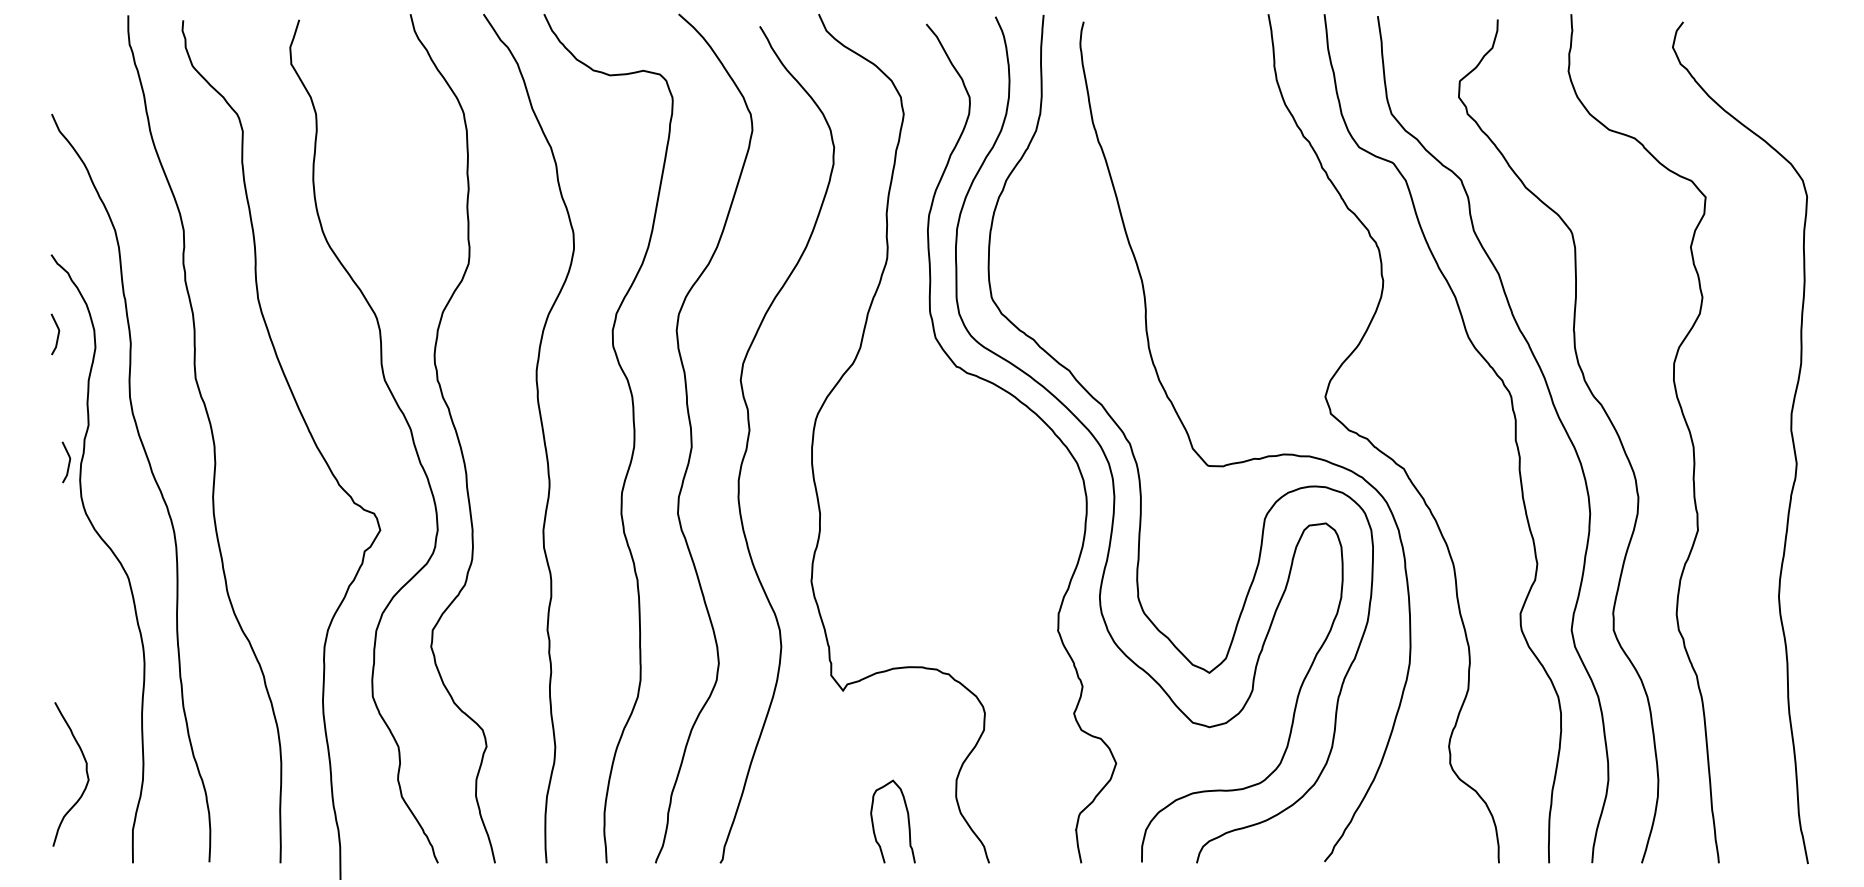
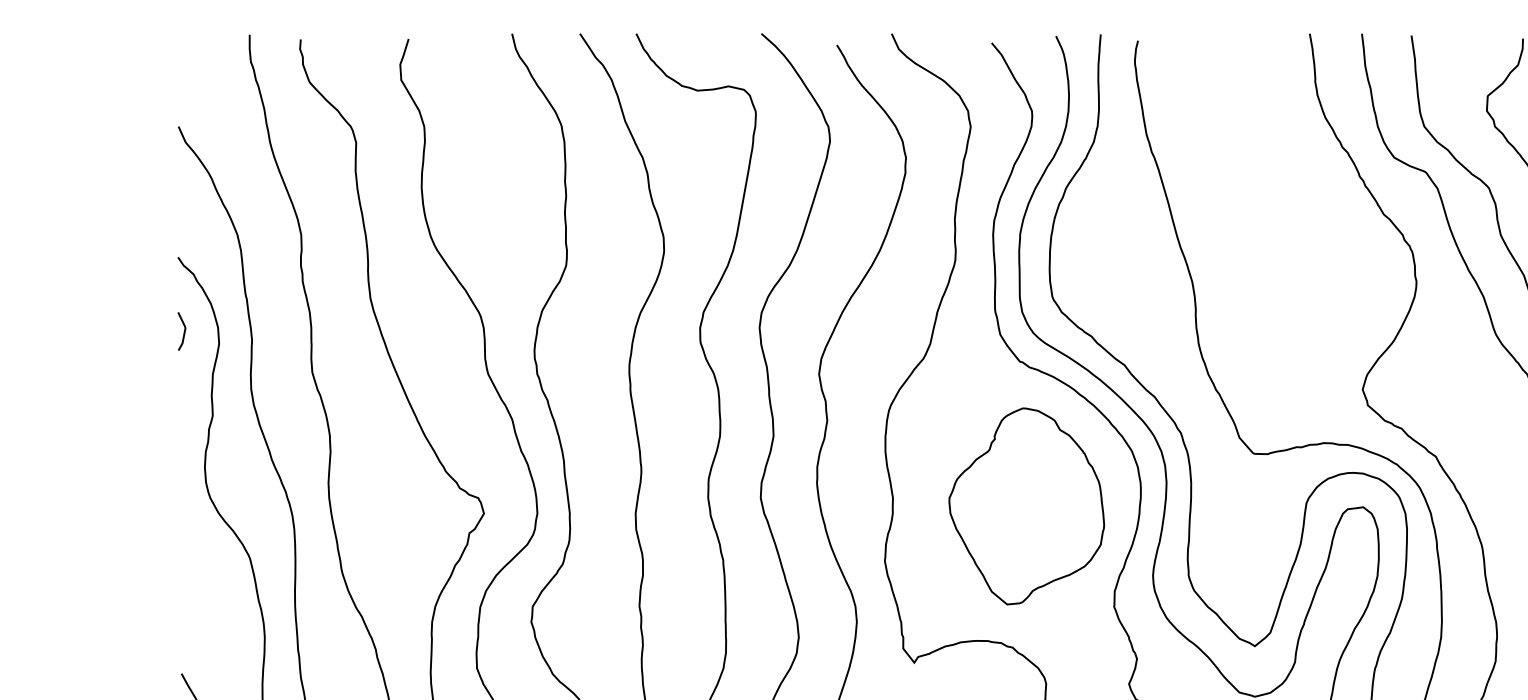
curve: (68, 462) -> (194, 450), removed
part: (964, 522) -> (1027, 506), added

